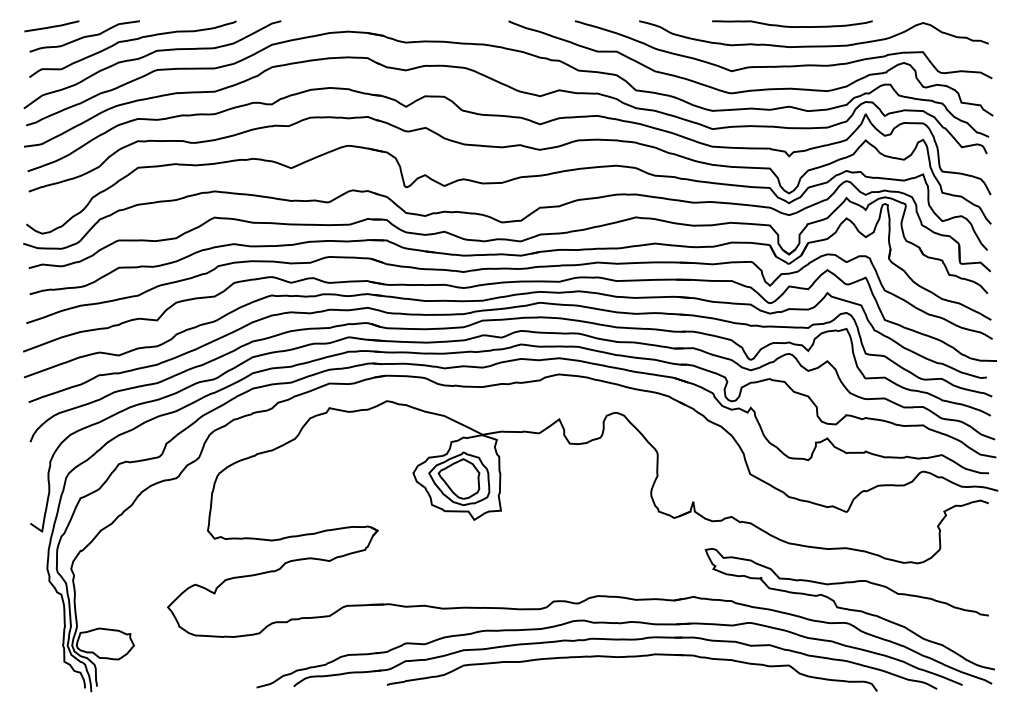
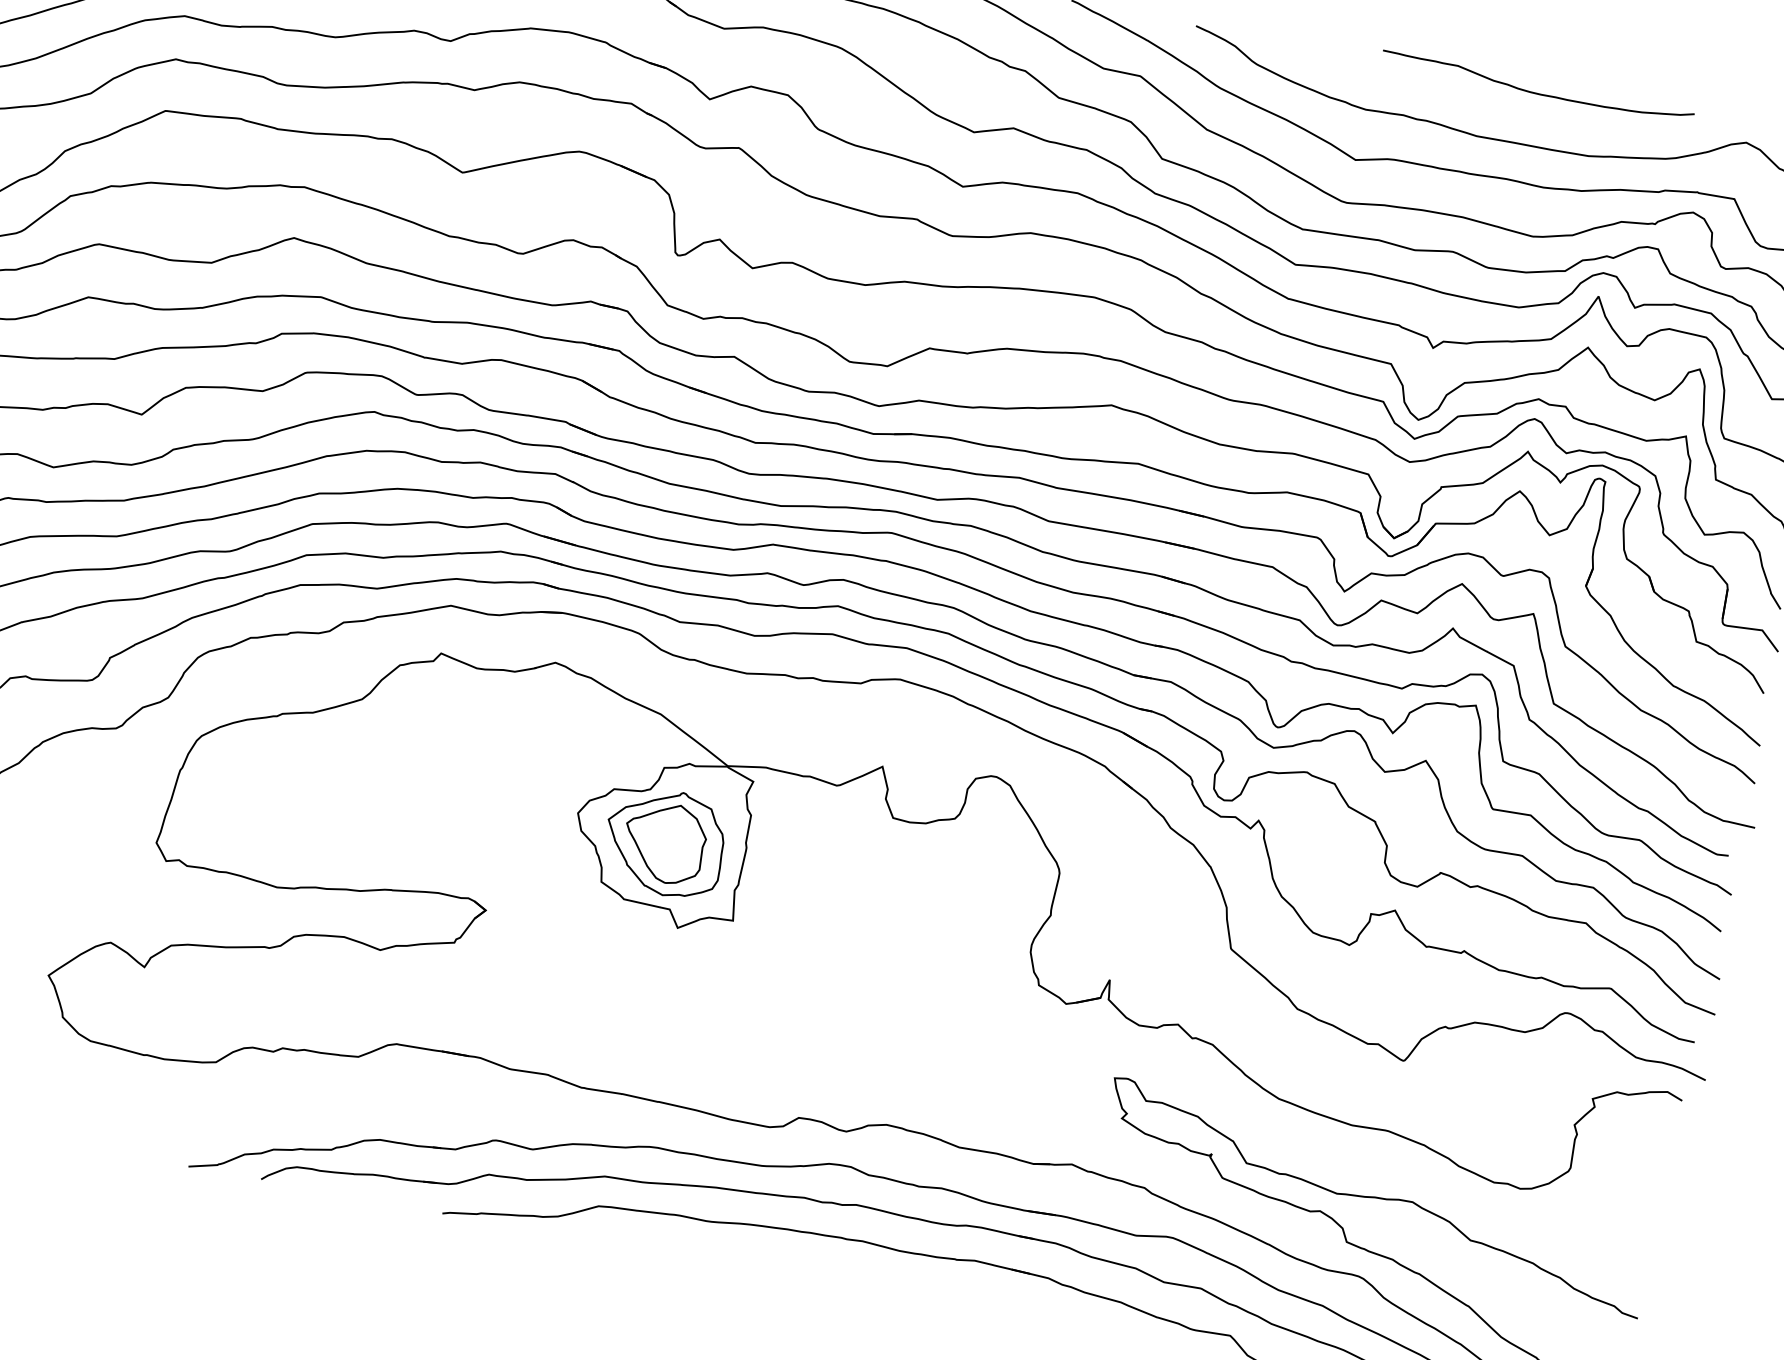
curve: (792, 26) -> (1536, 92), moved

